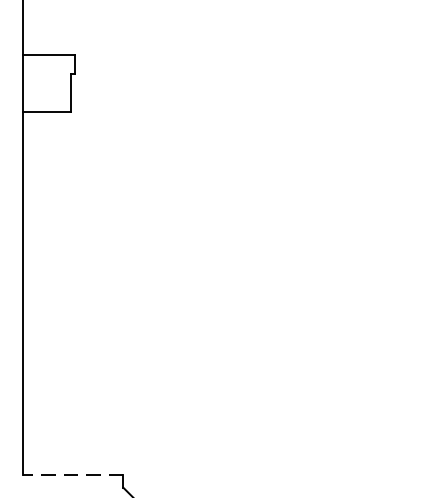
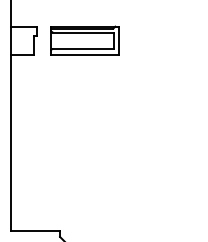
part: (173, 83) -> (84, 40), added
line: (72, 474) -> (35, 230), dashed -> solid

